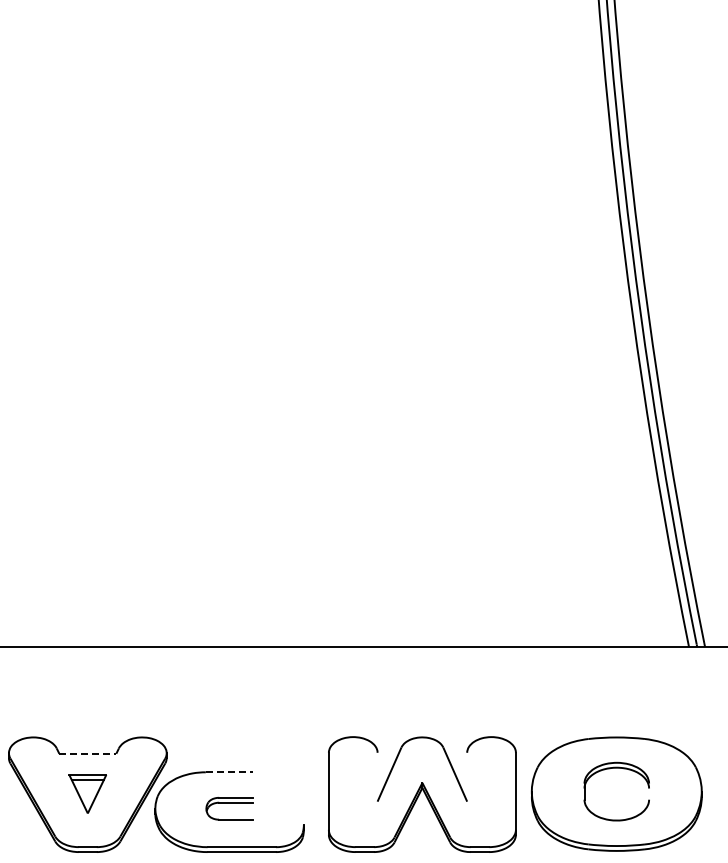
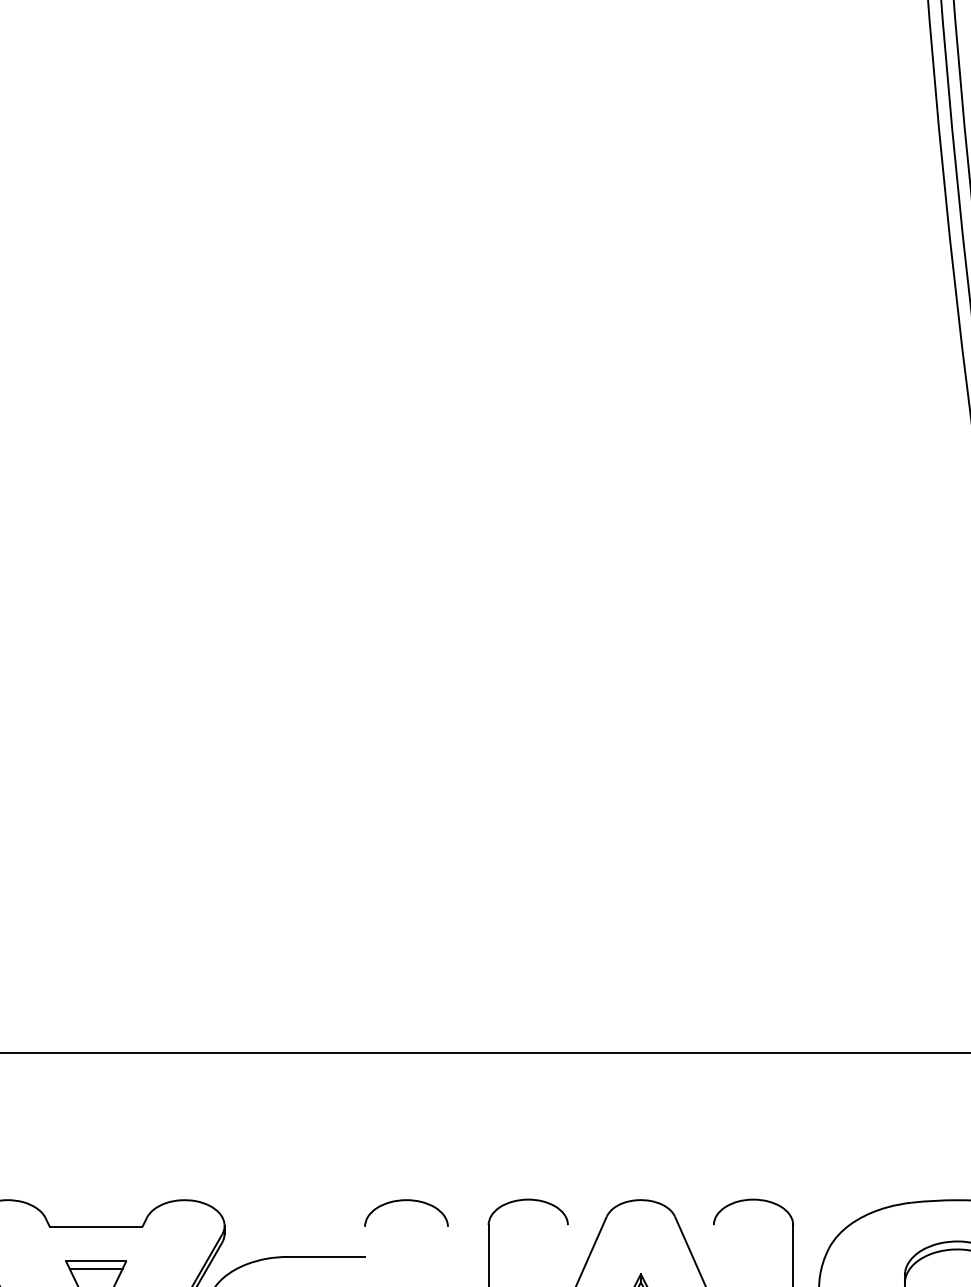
curve: (278, 738) -> (406, 1201), added
line: (88, 753) -> (97, 1226), dashed -> solid
line: (229, 772) -> (326, 1257), dashed -> solid

